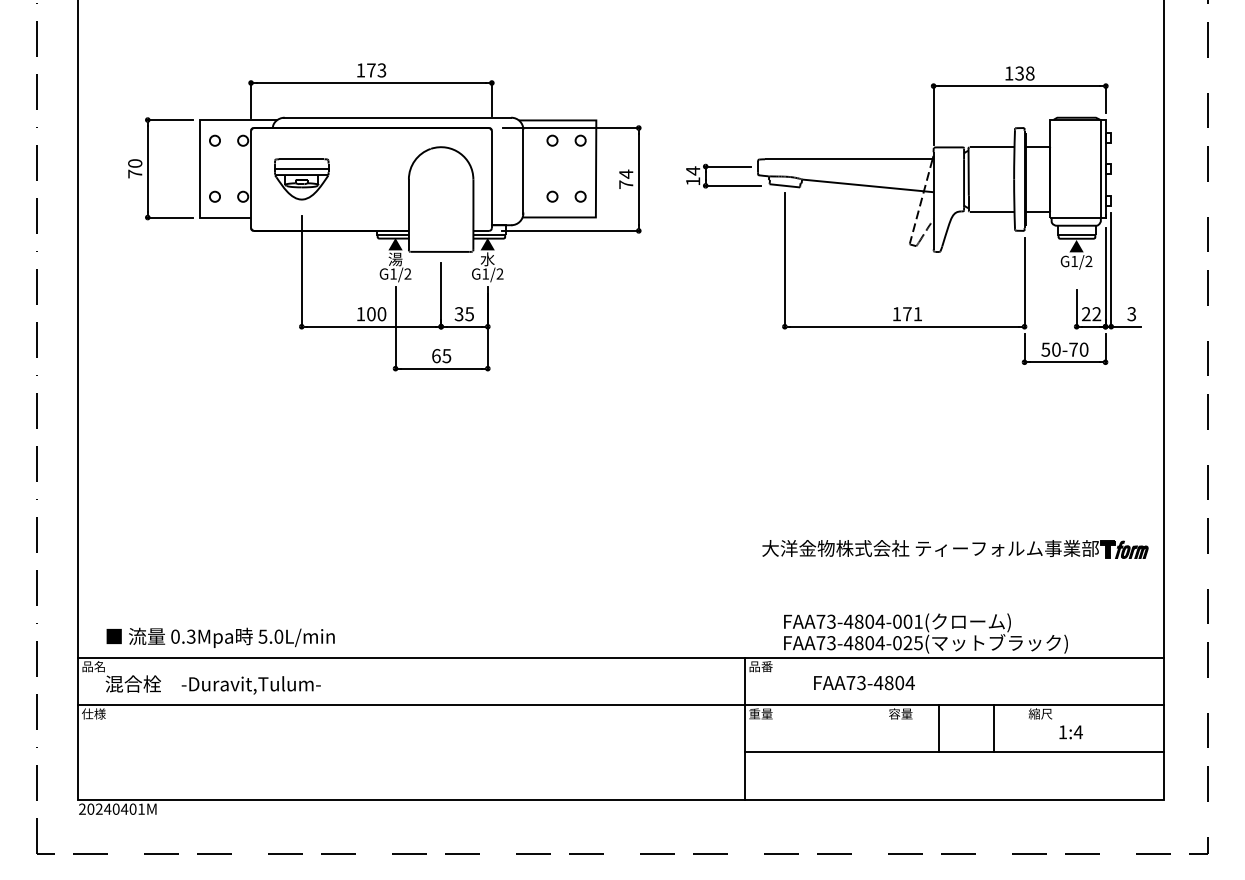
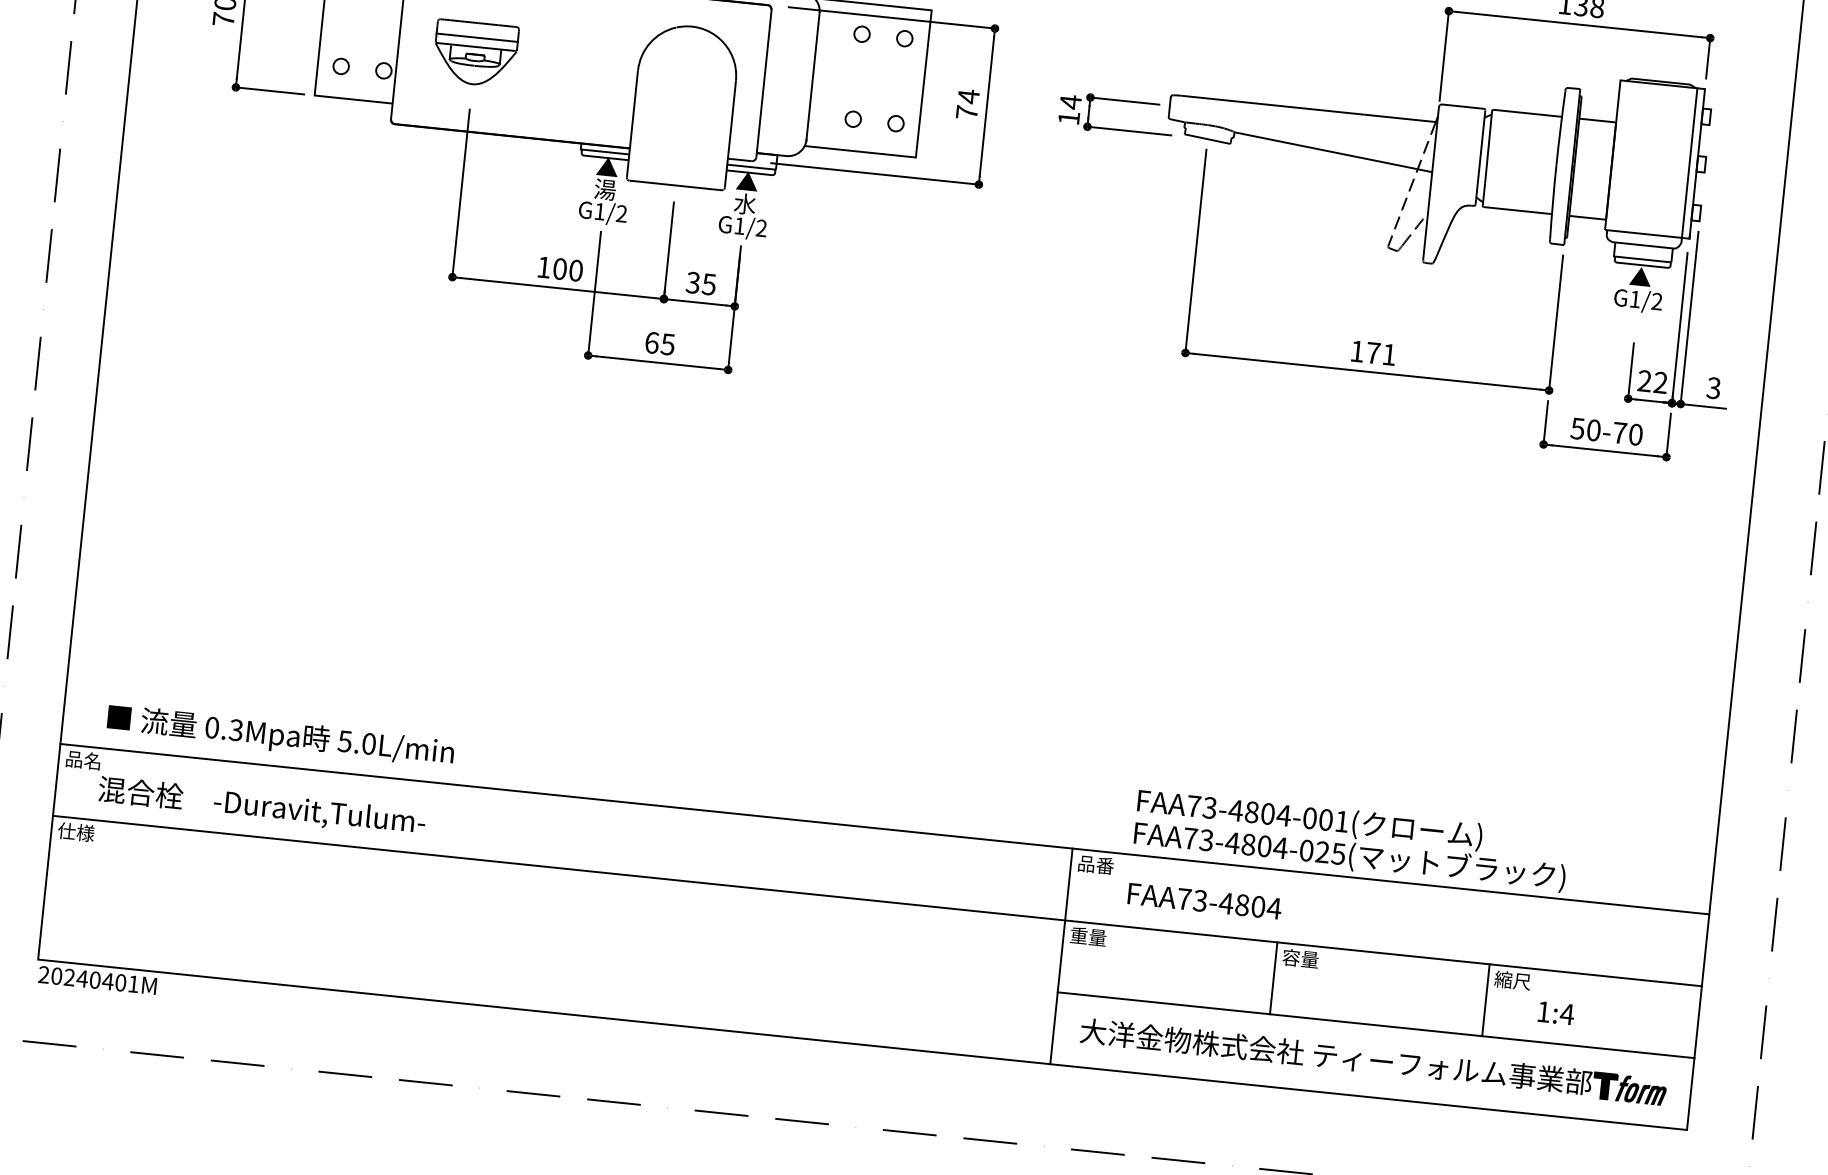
part: (955, 549) -> (1373, 1062), moved
text: (864, 682) -> (1204, 900), moved
line: (938, 728) -> (1273, 978), moved
line: (994, 728) -> (1486, 1000), moved

